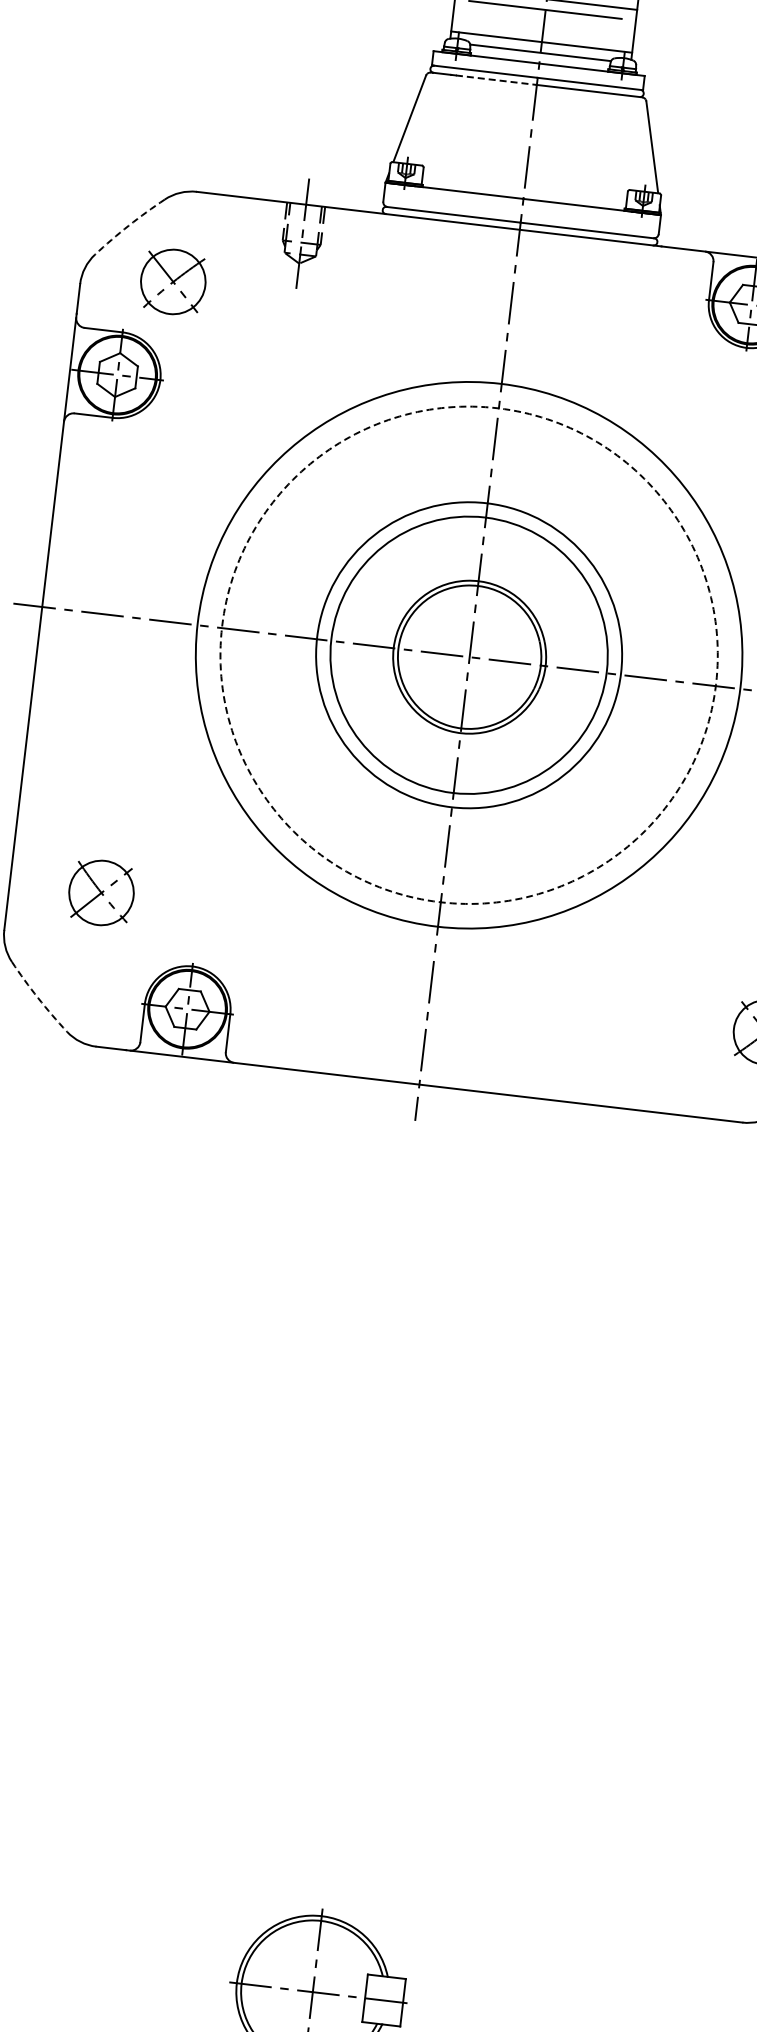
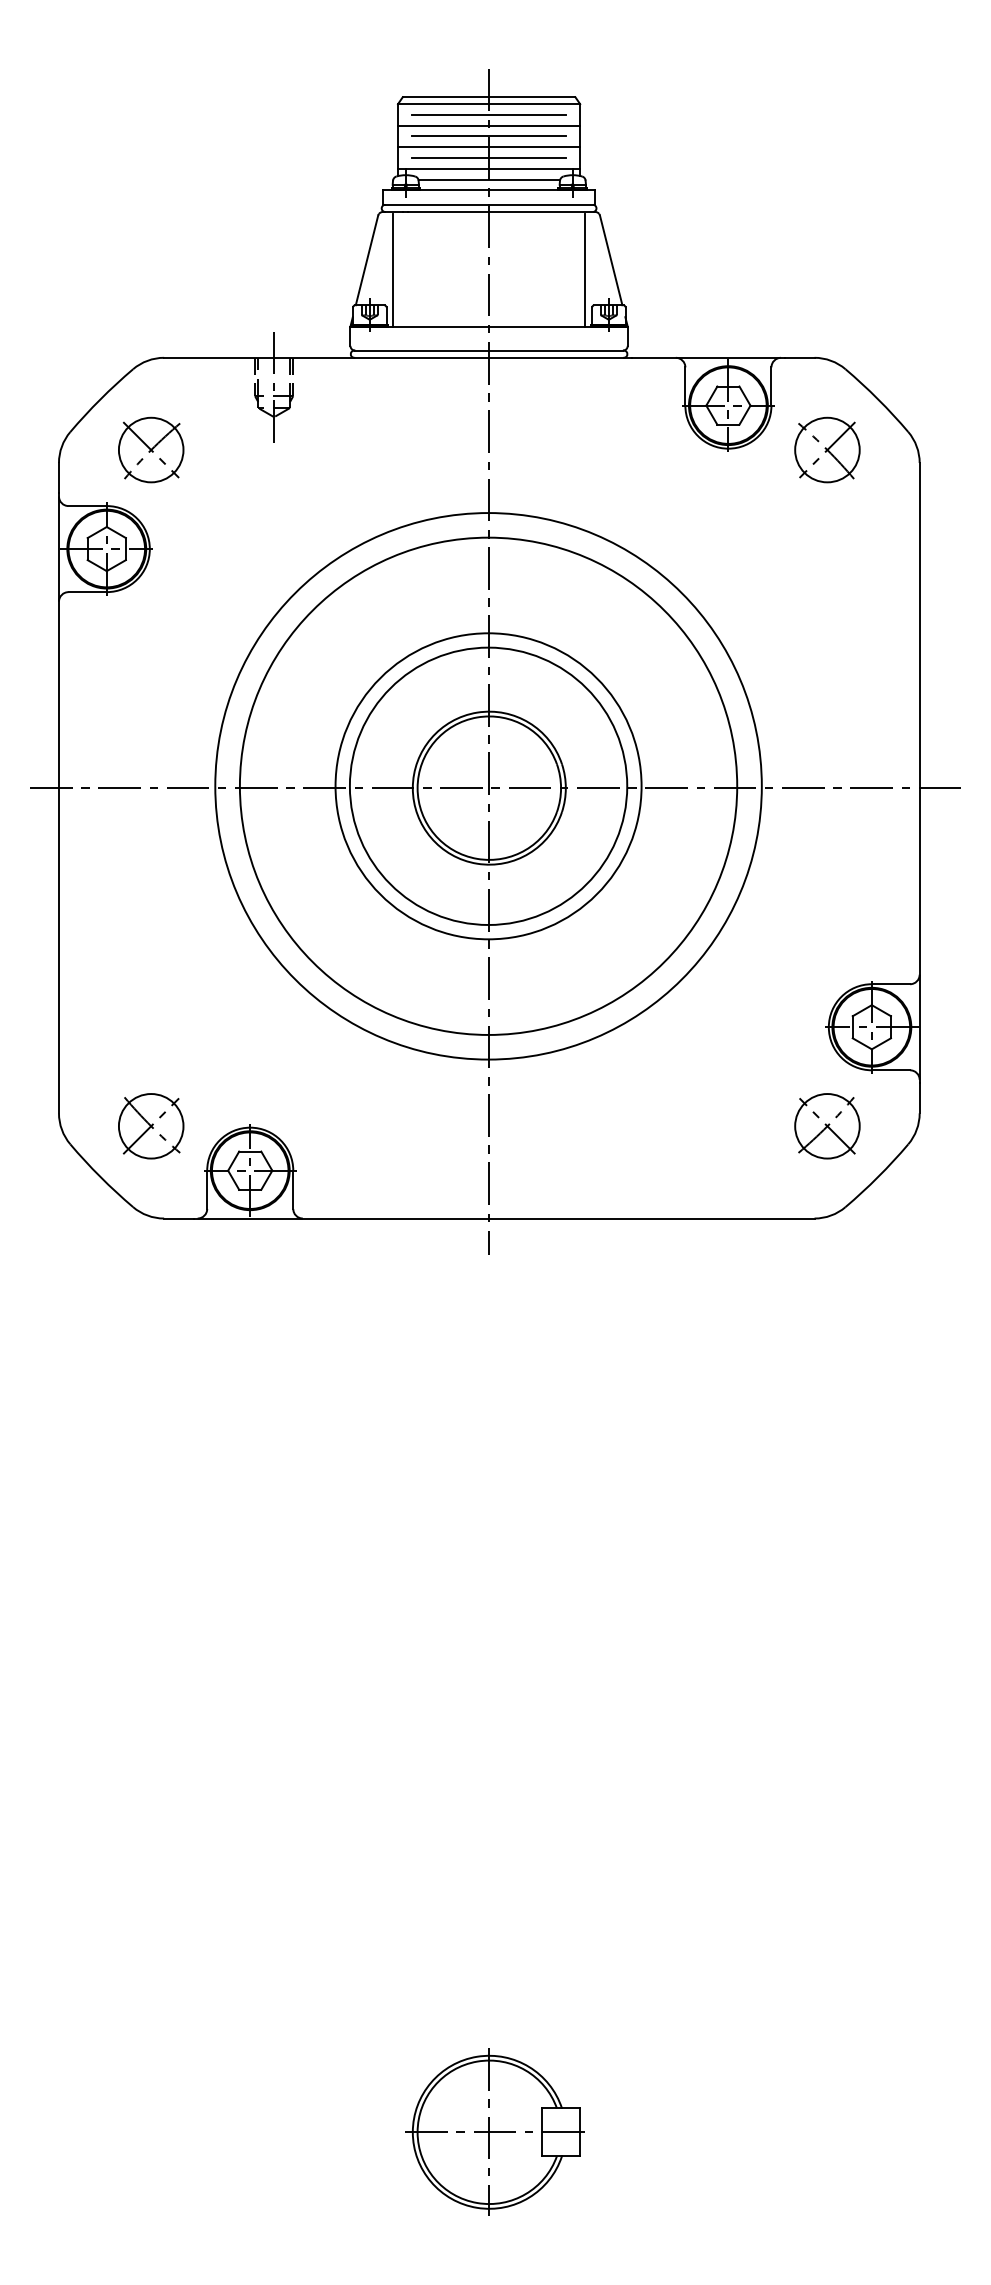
line: (544, 20) -> (489, 147), added
line: (542, 31) -> (488, 158), added
line: (496, 79) -> (448, 211), dashed -> solid
line: (435, 130) -> (393, 269), added
line: (624, 153) -> (584, 269), added
arc: (128, 225) -> (100, 399), dashed -> solid
circle: (469, 654) -> (488, 785), dashed -> solid
part: (101, 893) -> (151, 1126), moved
arc: (38, 998) -> (100, 1177), dashed -> solid

